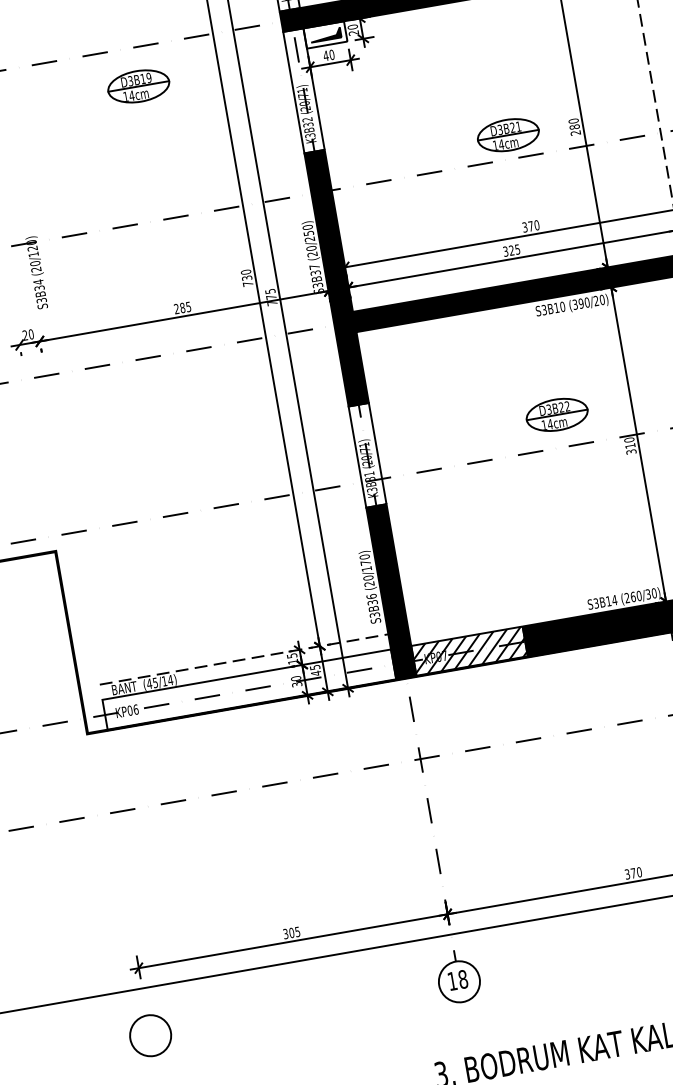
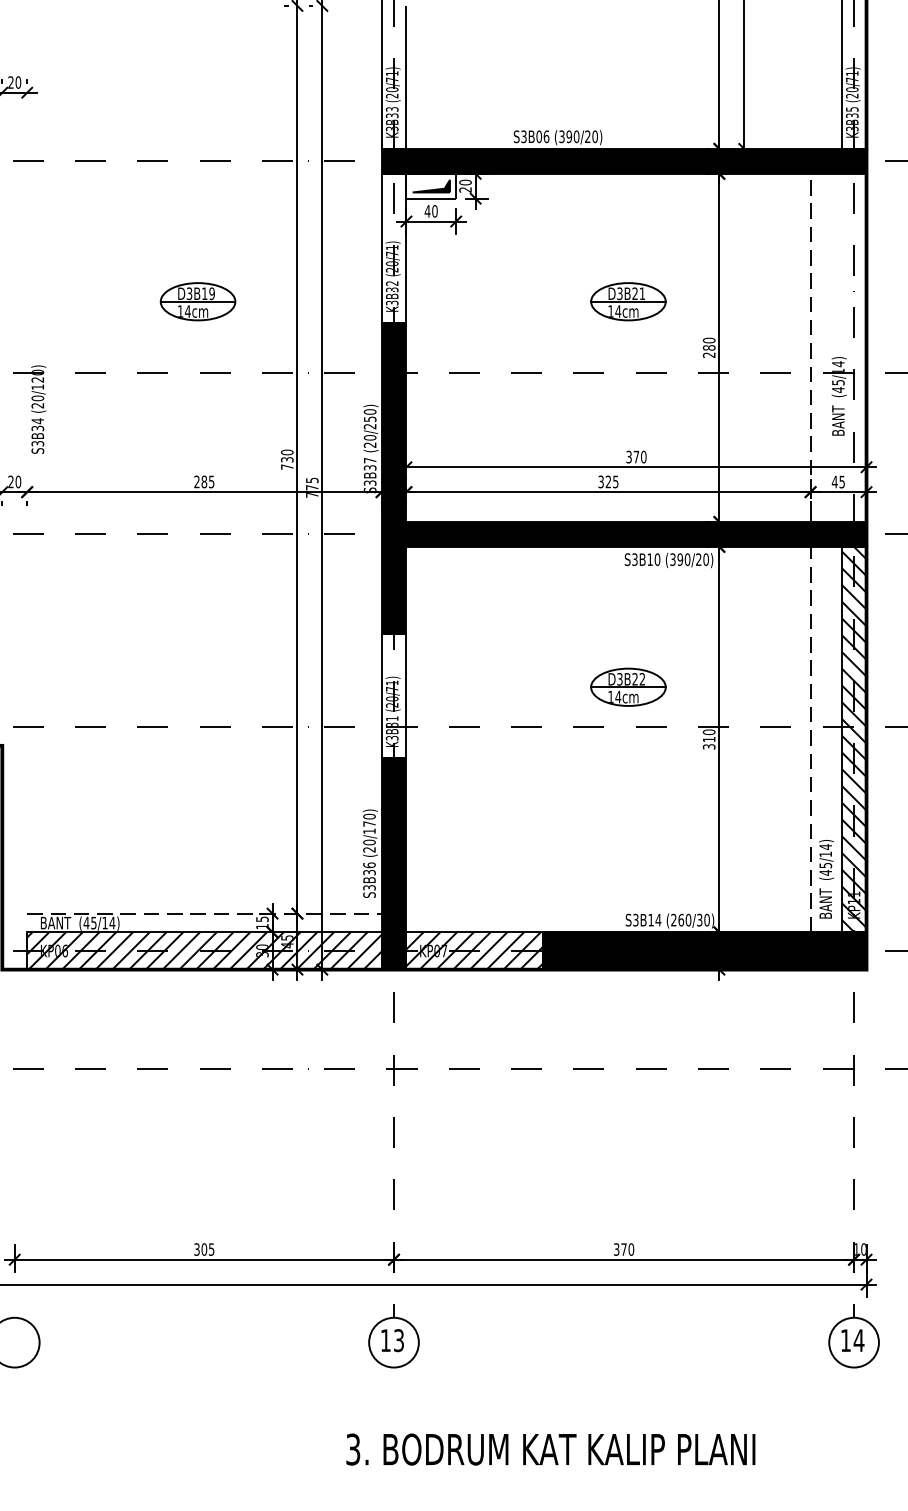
part: (138, 86) -> (197, 301), moved
part: (508, 134) -> (628, 301), moved
hatch: (249, 689) -> (204, 950), added
text: (463, 979) -> (399, 1340), 18 -> 13

